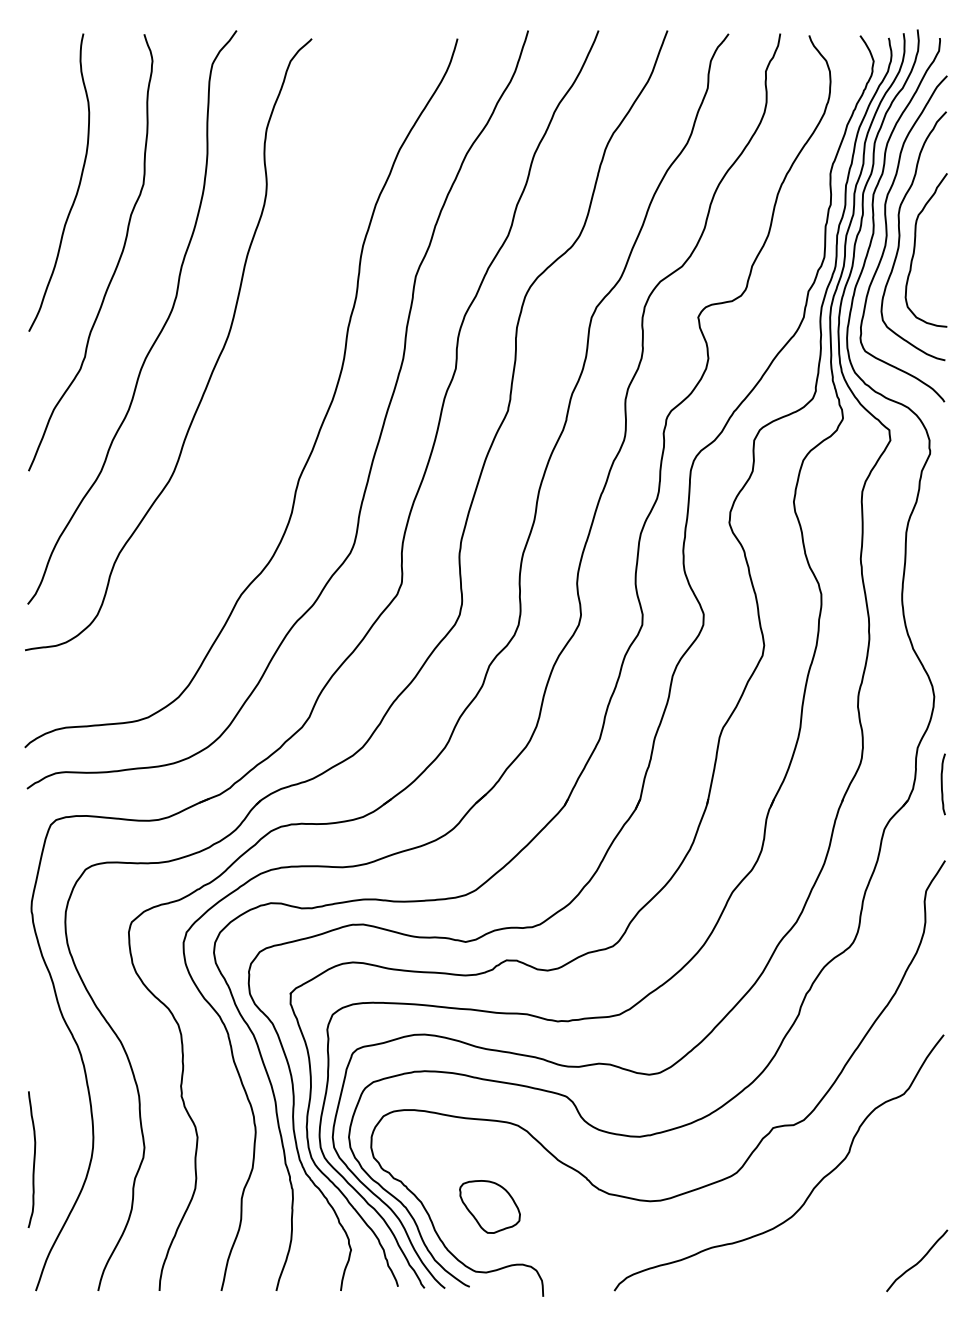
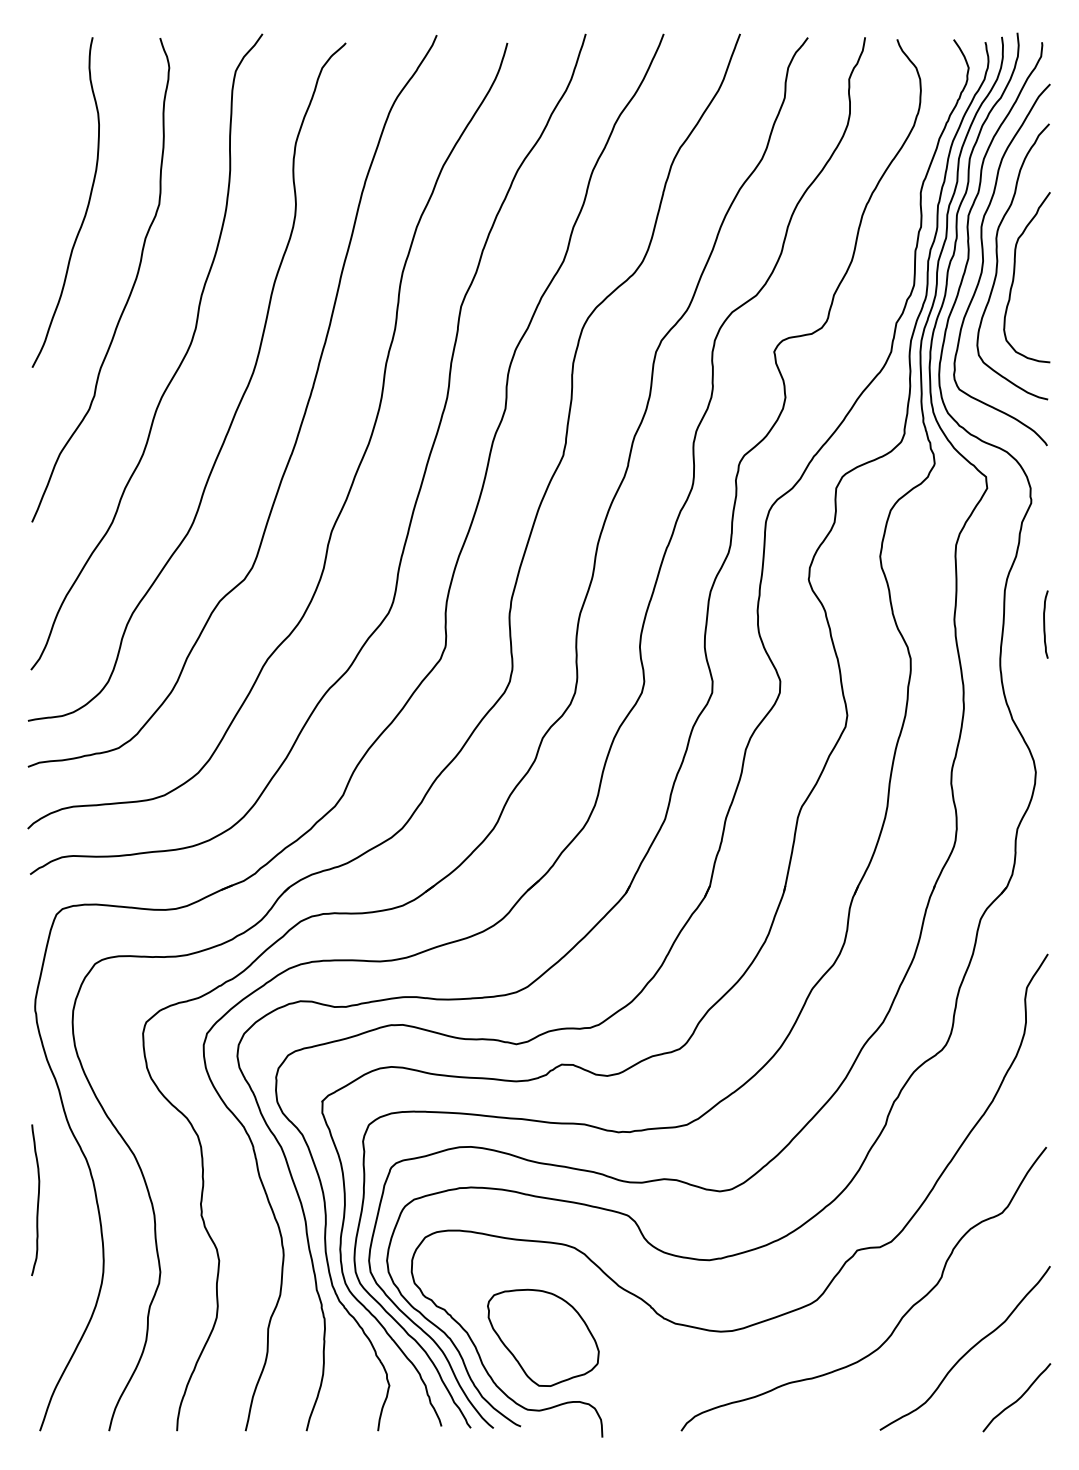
curve: (270, 382) -> (300, 424), added
curve: (942, 784) -> (1044, 624), moved
curve: (33, 1159) -> (37, 1200), moved
part: (489, 1206) -> (542, 1337), size x1.67
curve: (872, 1218) -> (967, 1350), added

